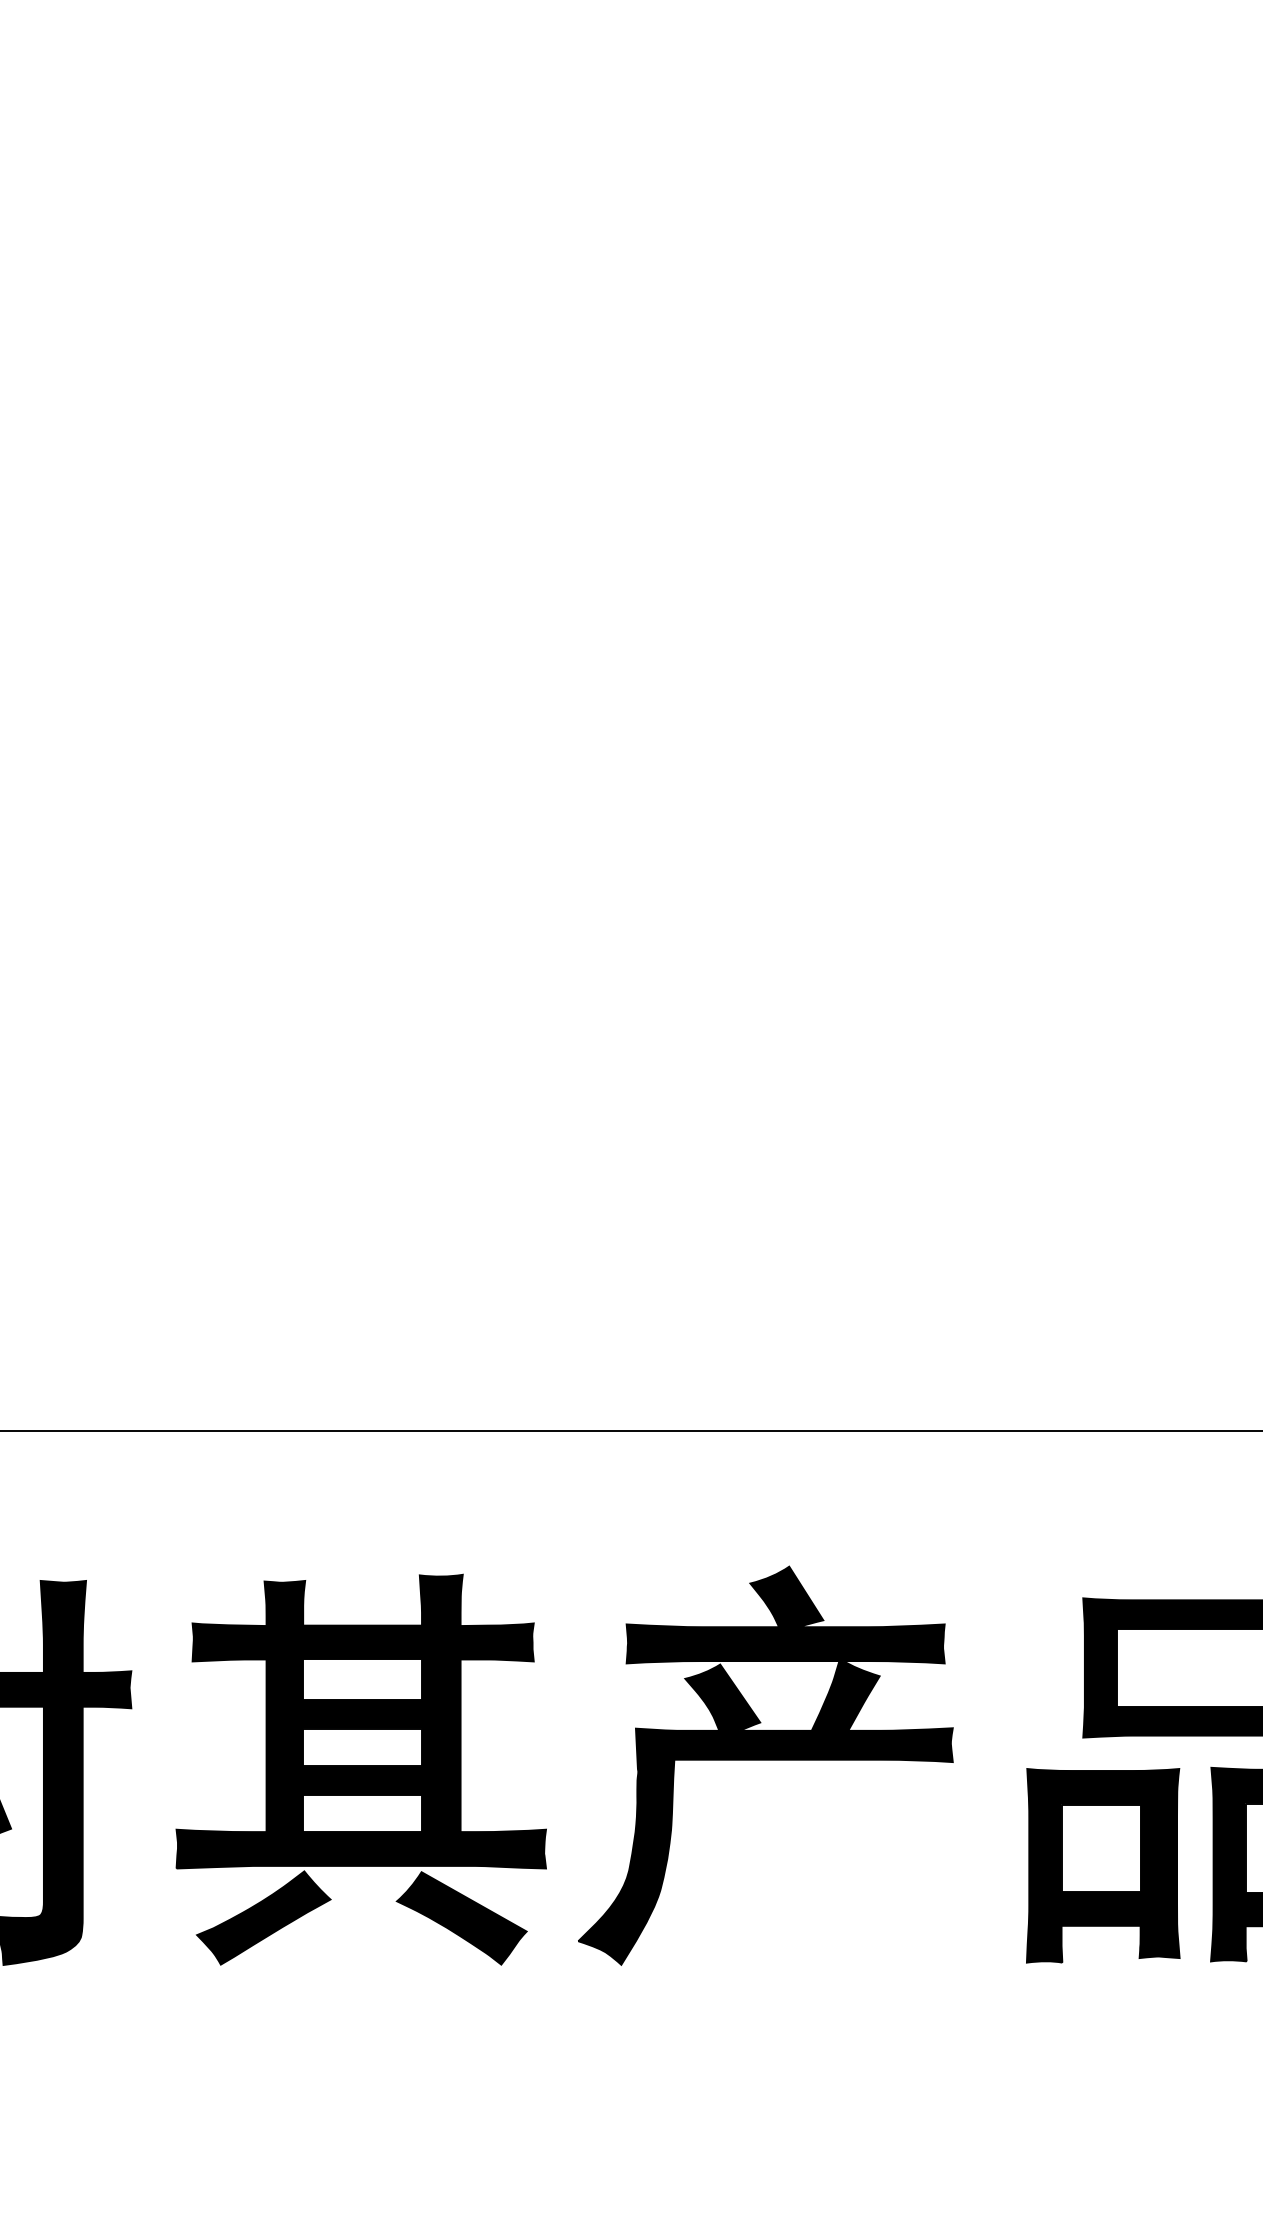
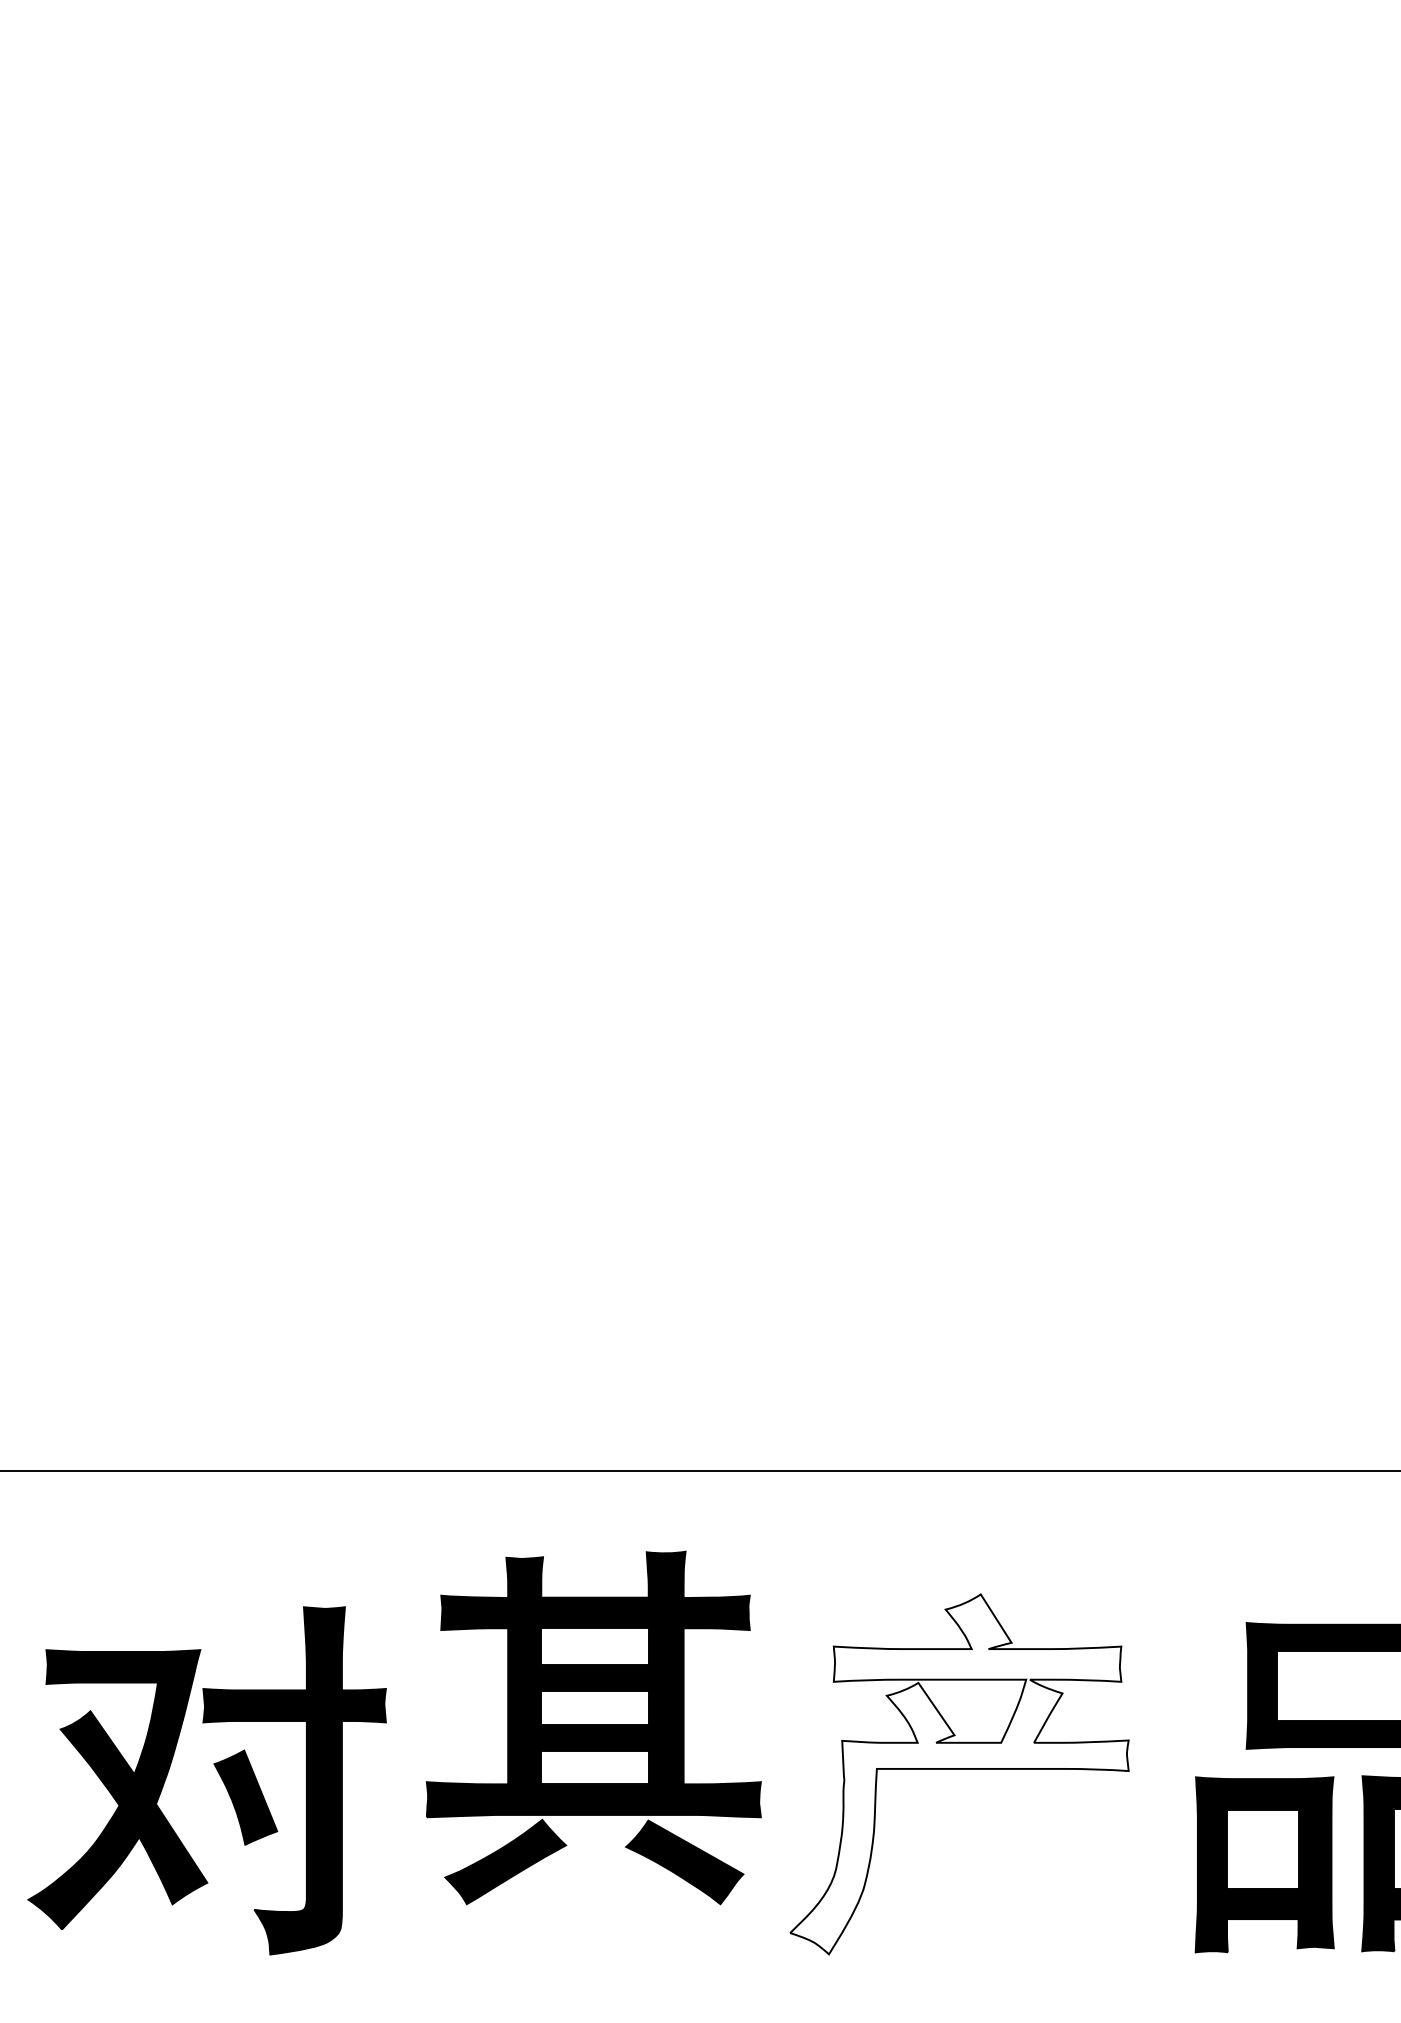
fill: (765, 1765) -> (959, 1774), removed
part: (360, 1769) -> (593, 1727), moved

